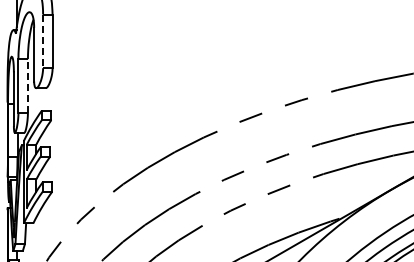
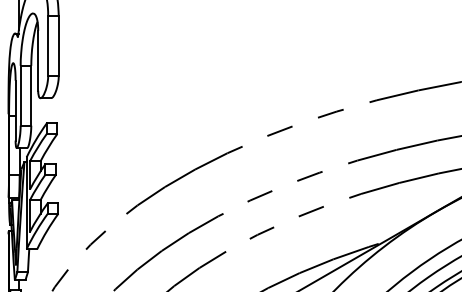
line: (43, 41) -> (48, 46), dashed -> solid
line: (27, 85) -> (30, 95), dashed -> solid

